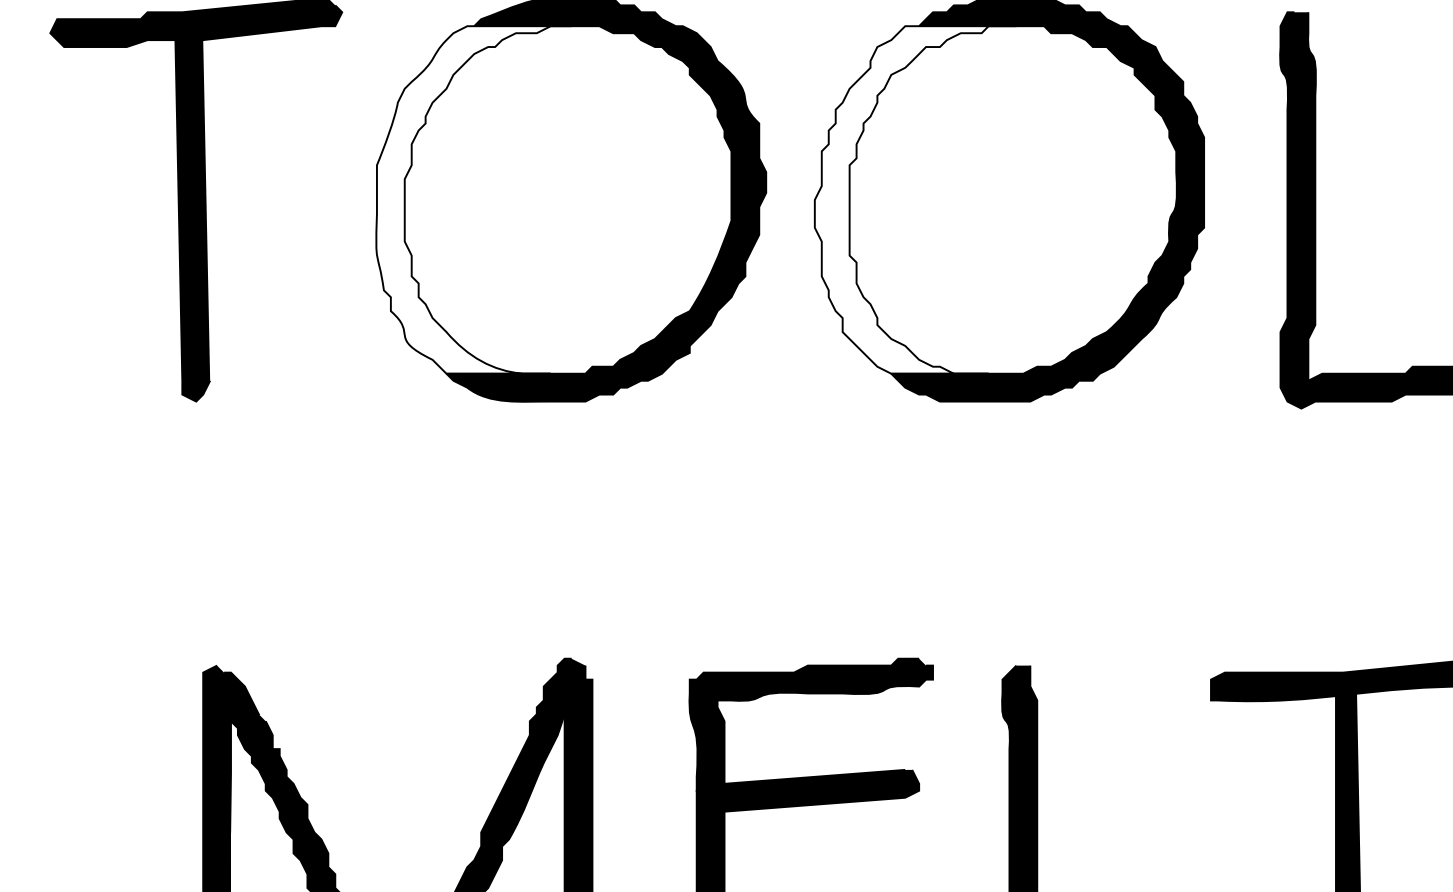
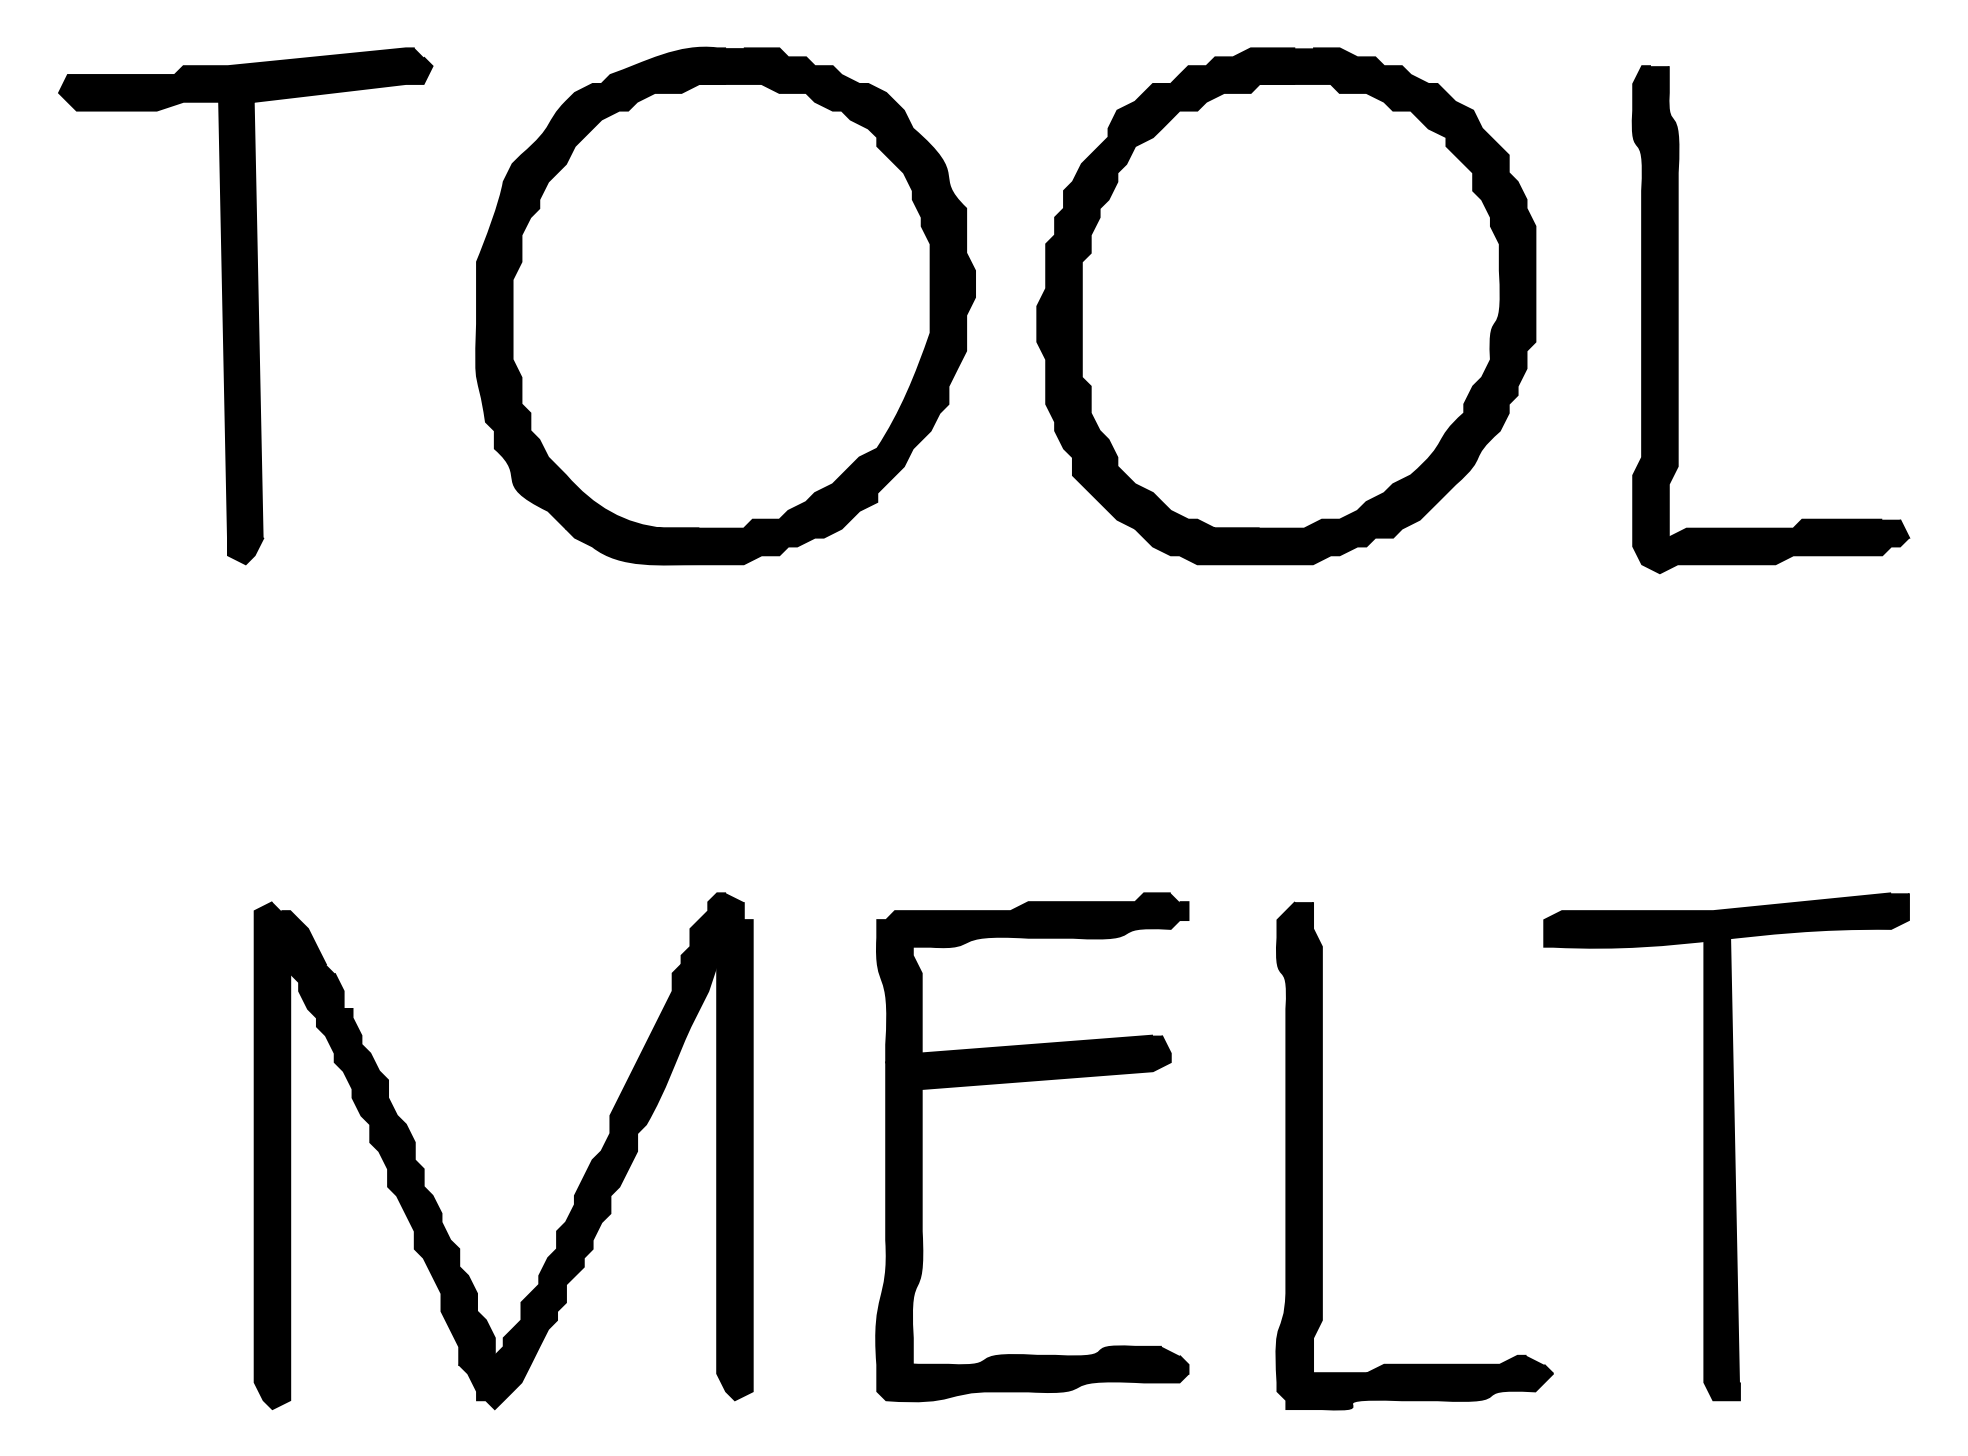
fill: (474, 199) -> (601, 305), added
fill: (915, 199) -> (1166, 305), added

